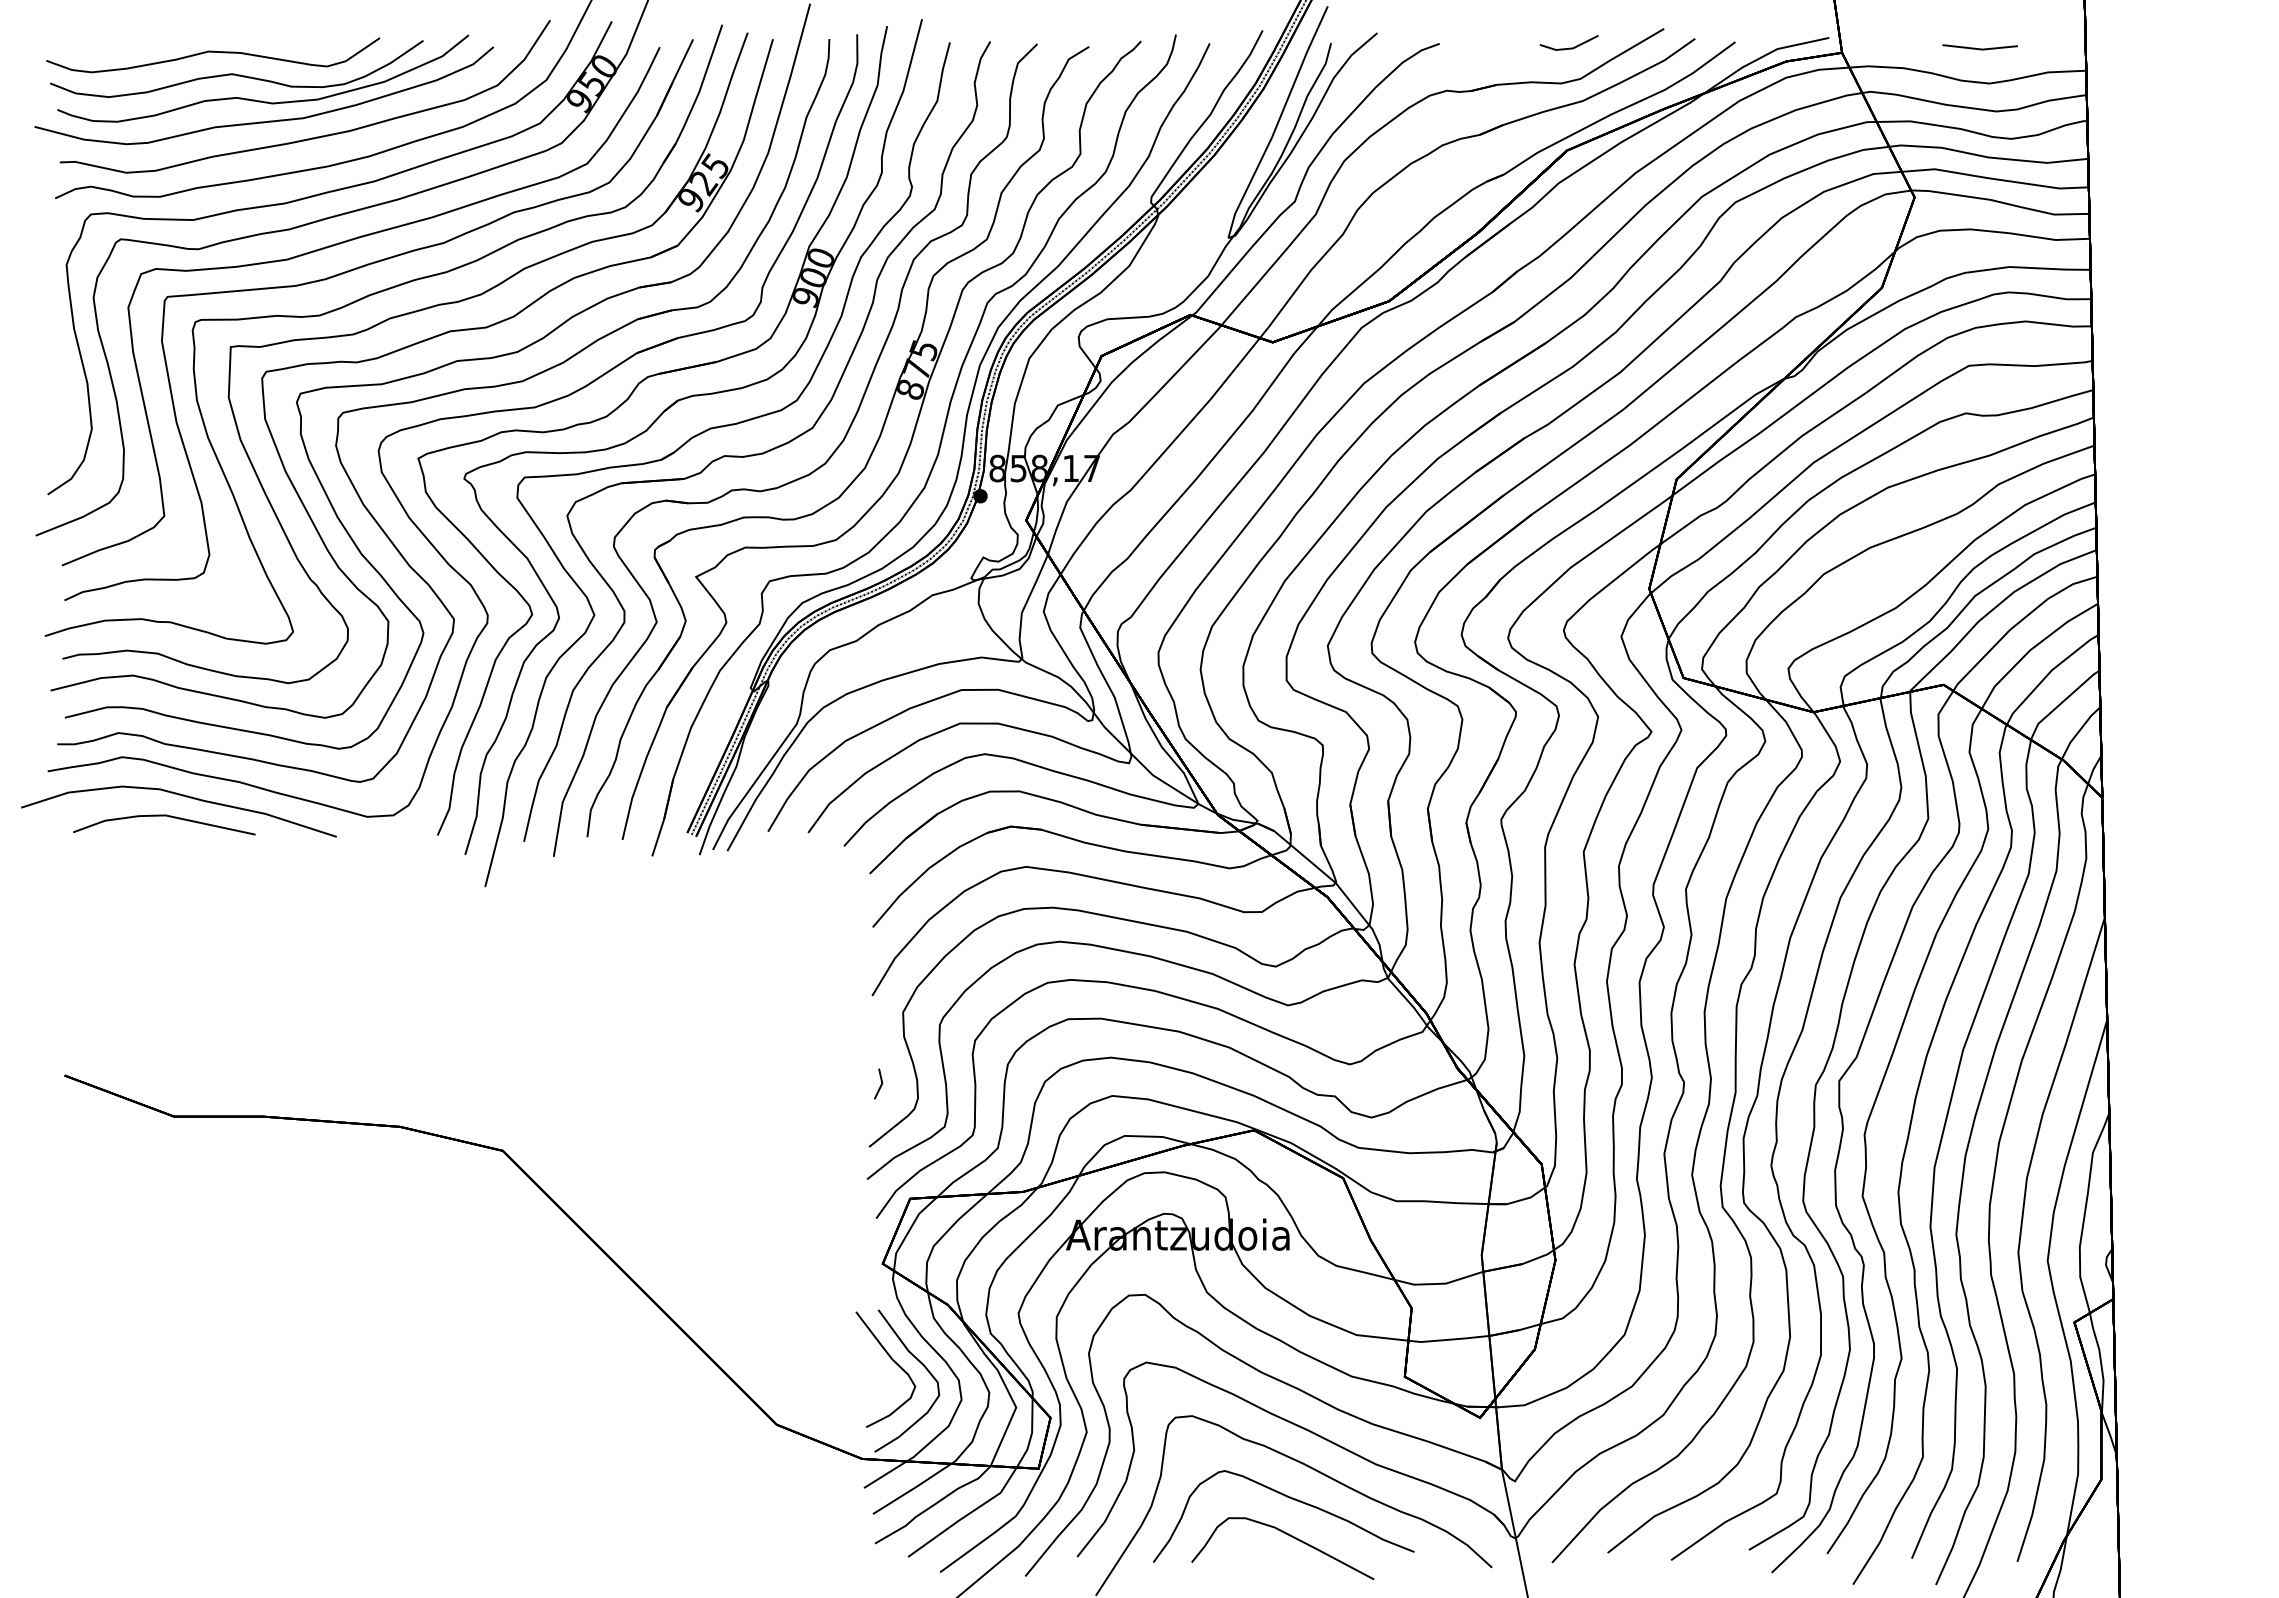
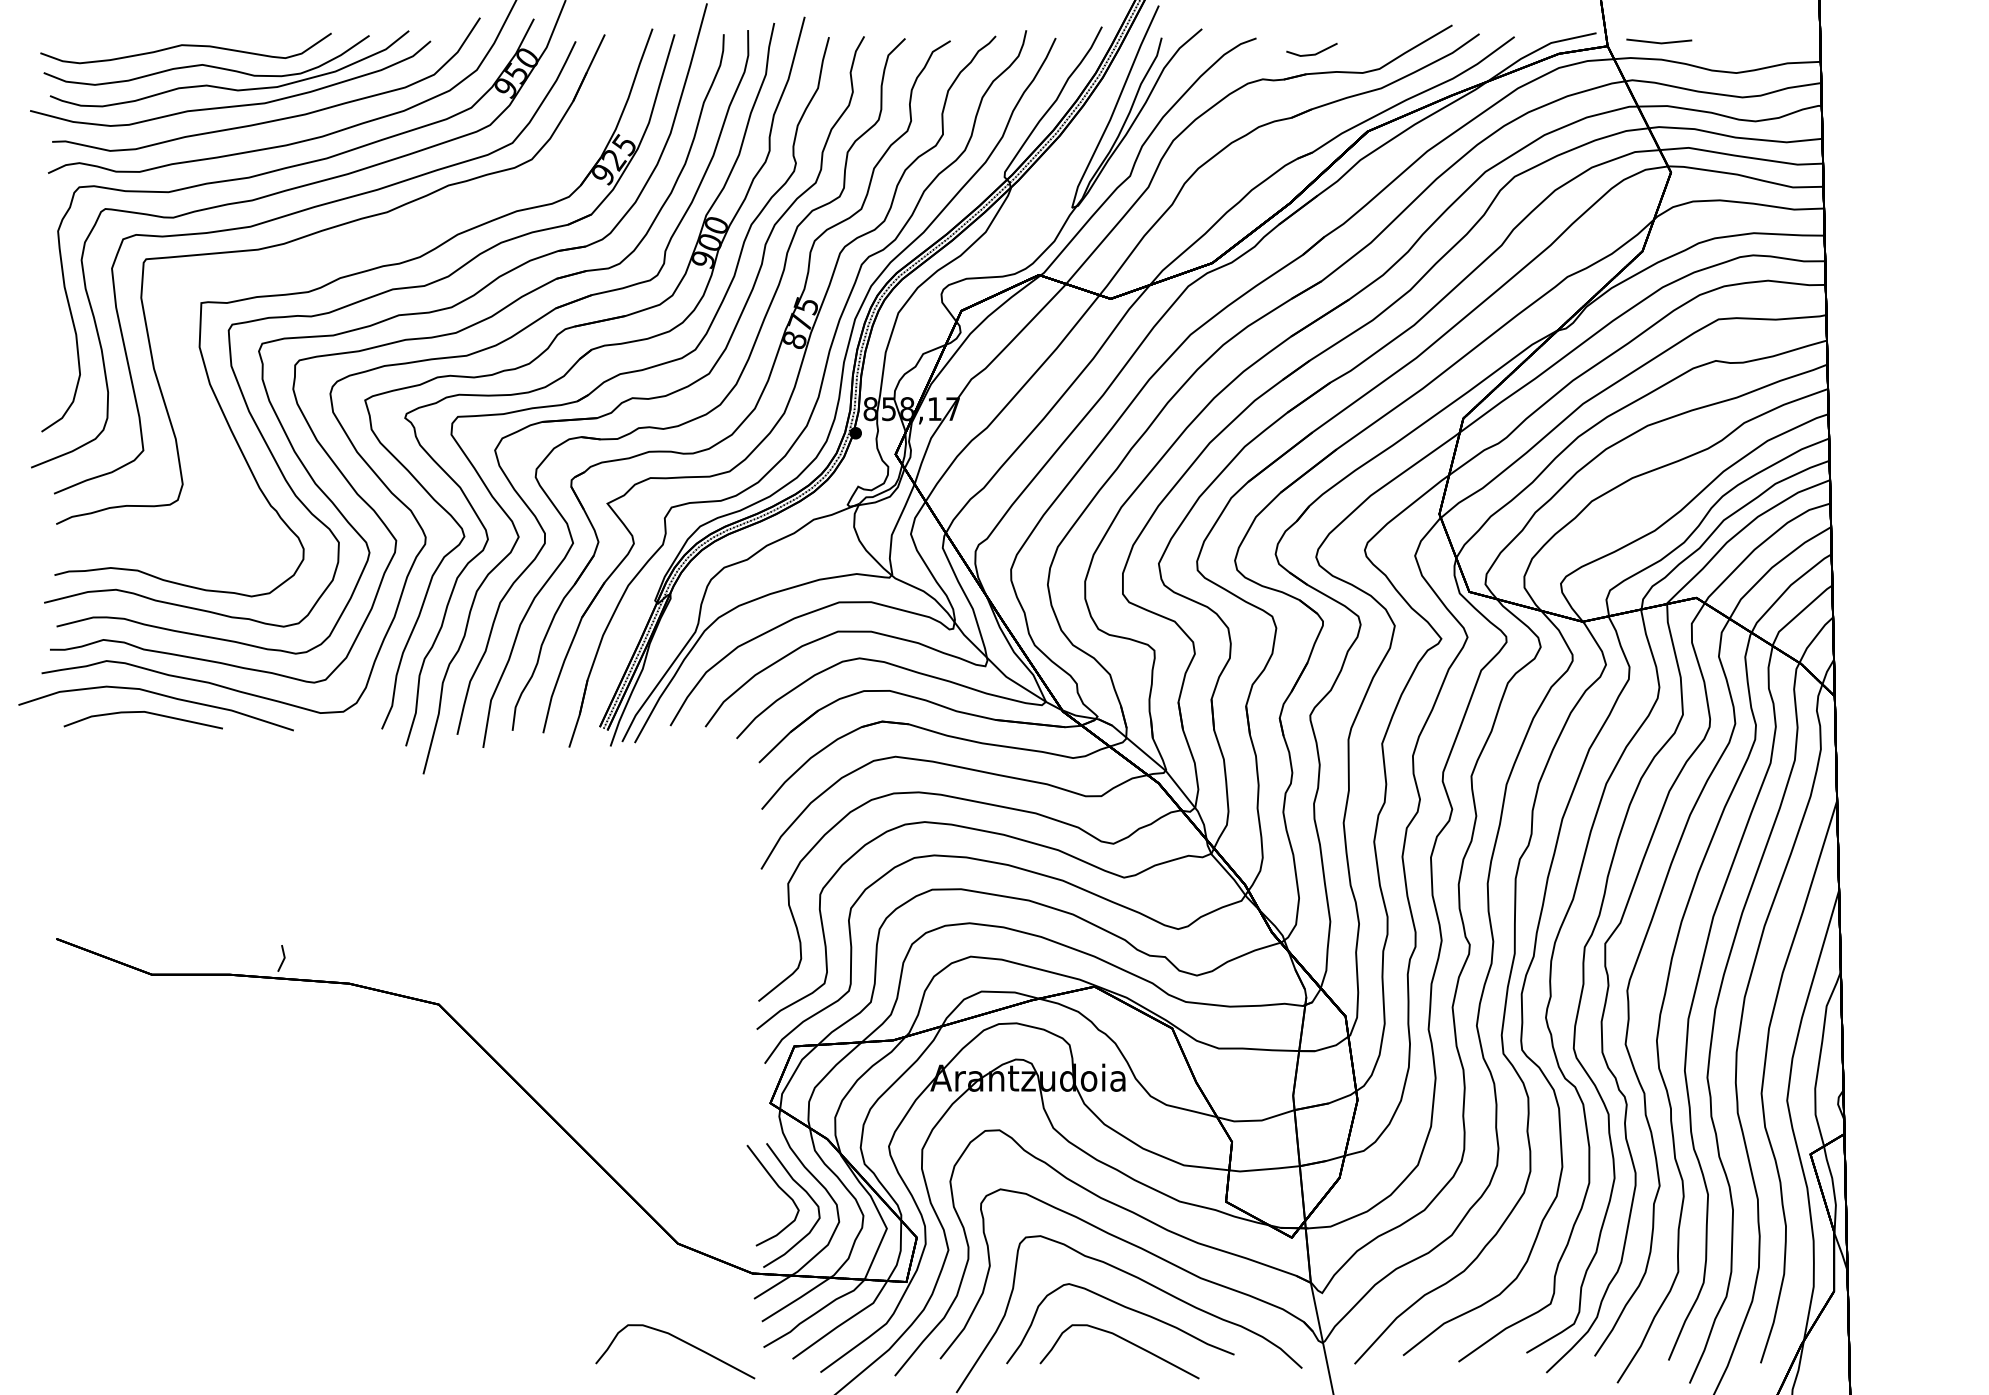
line: (1568, 47) -> (1311, 53), moved
line: (1979, 48) -> (1658, 42), moved
part: (365, 298) -> (318, 260), removed
line: (880, 1084) -> (283, 958), moved
part: (780, 1536) -> (681, 1341), added

